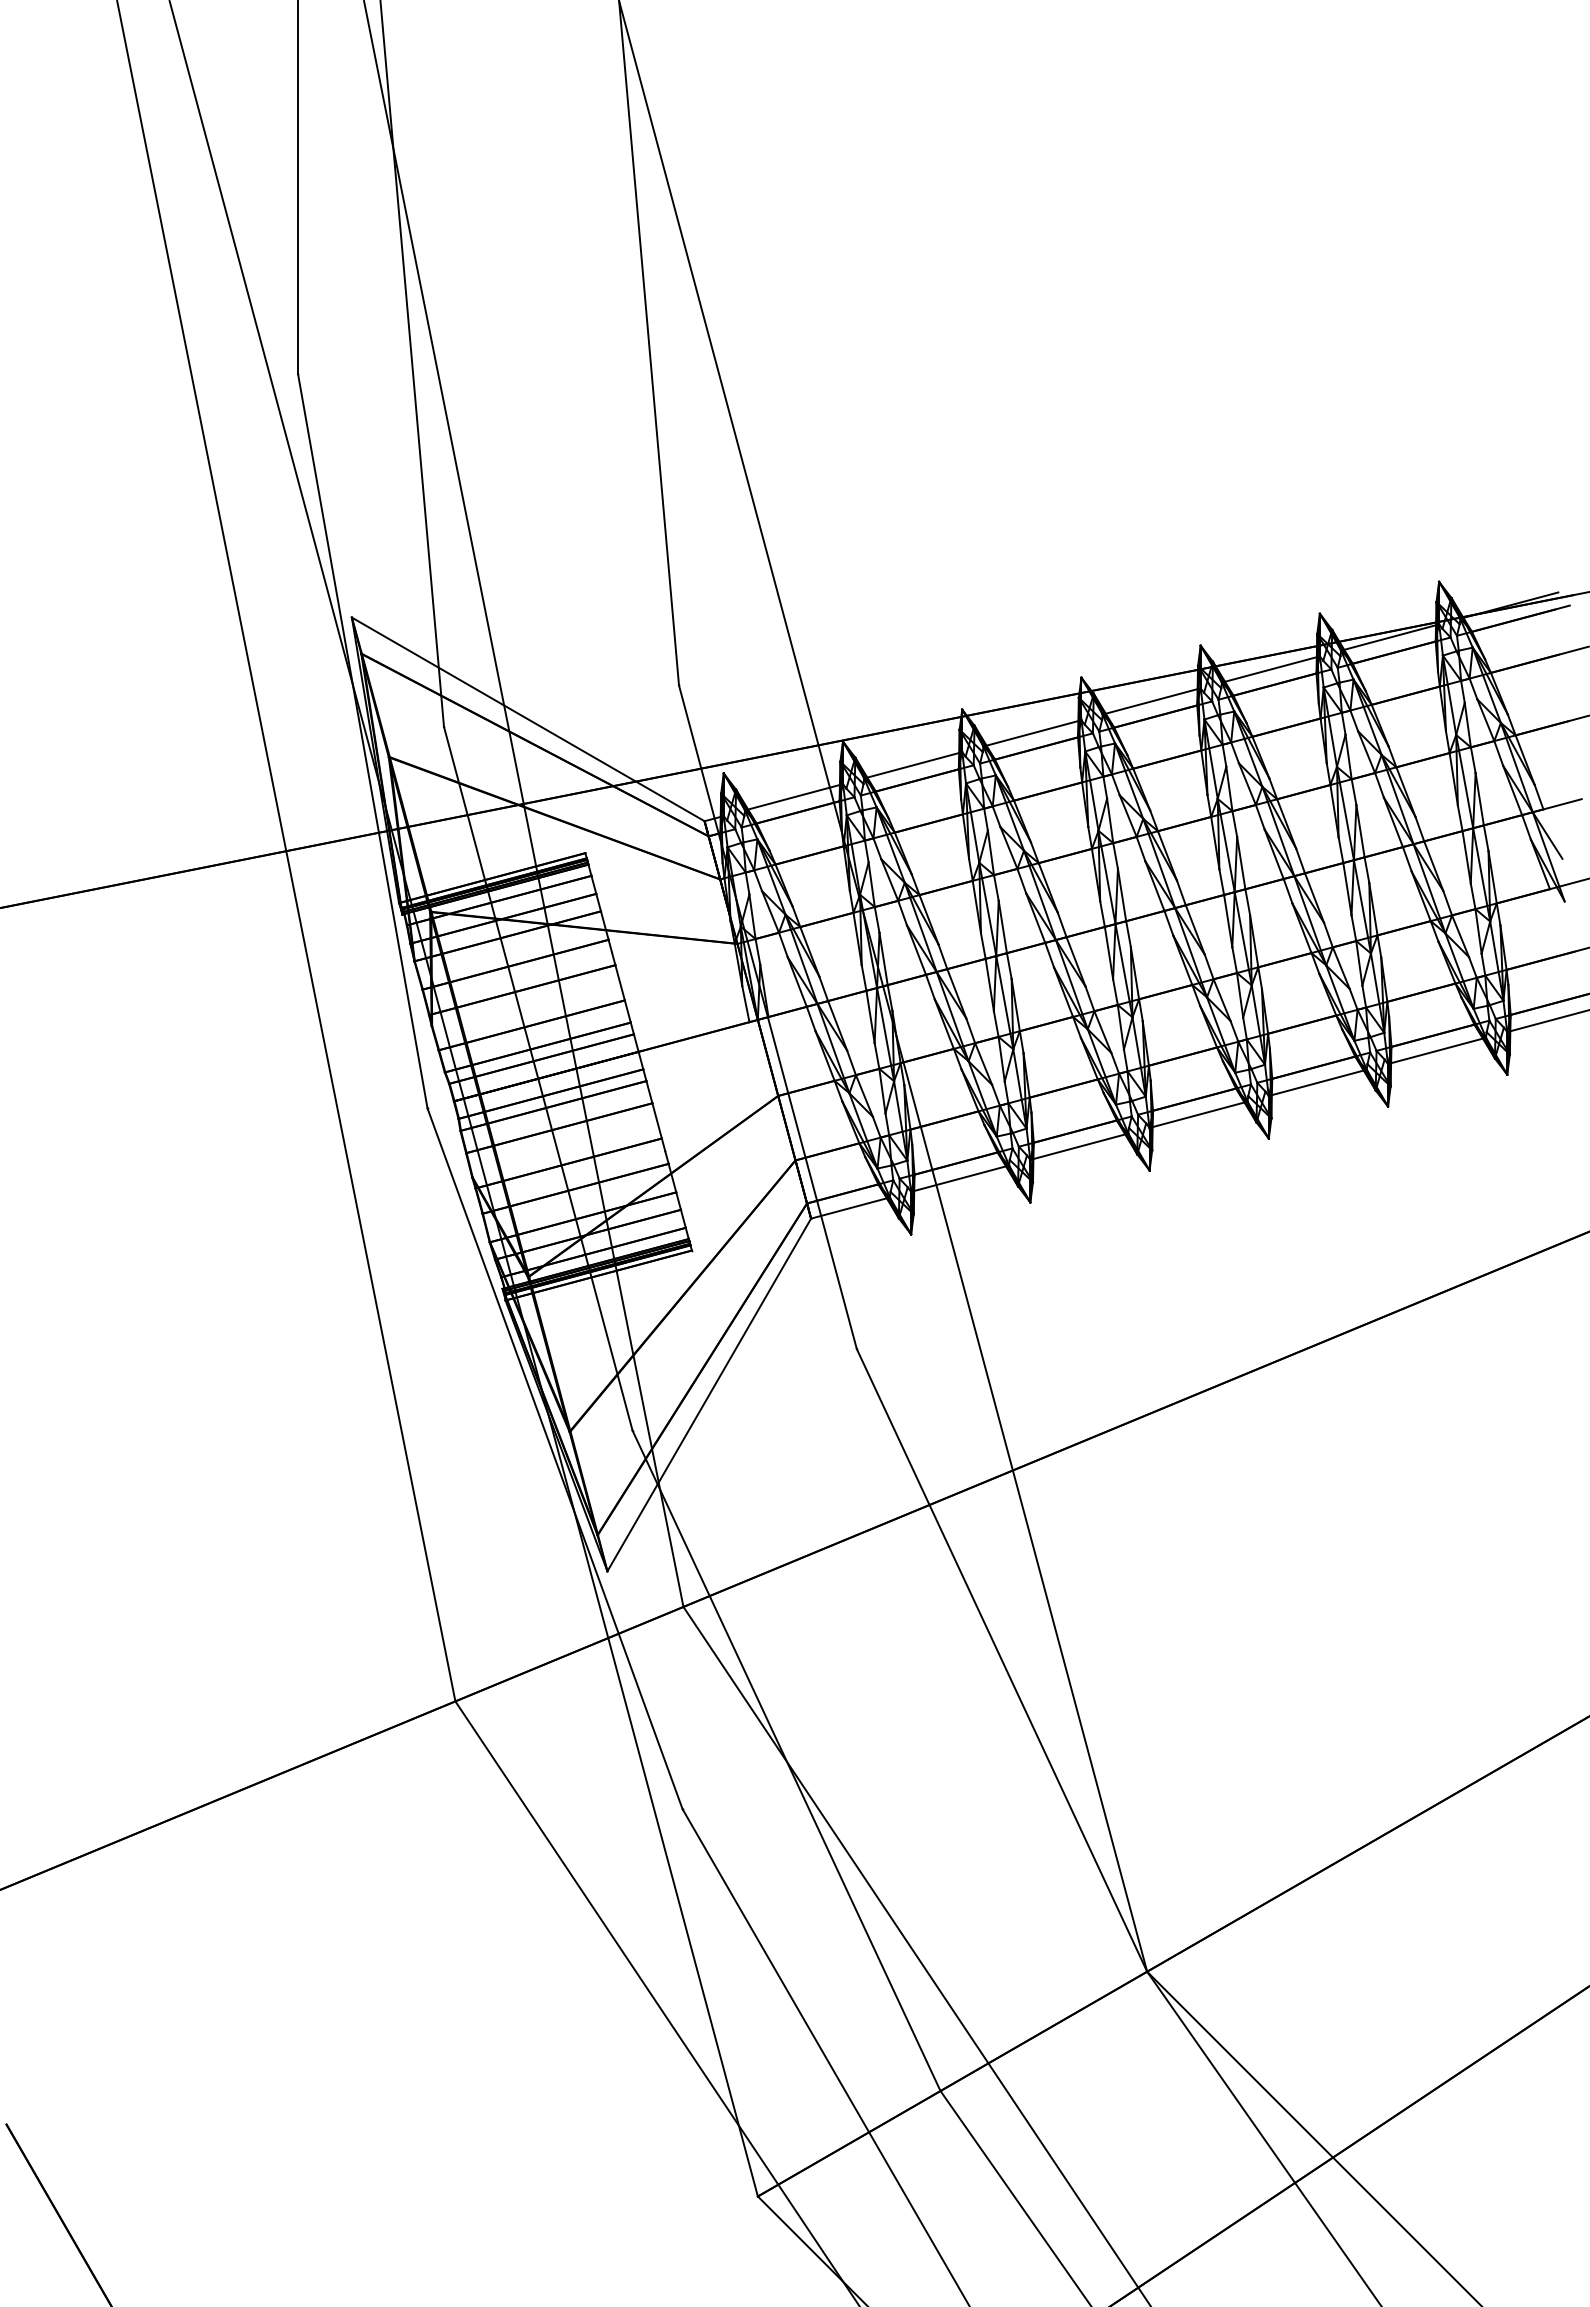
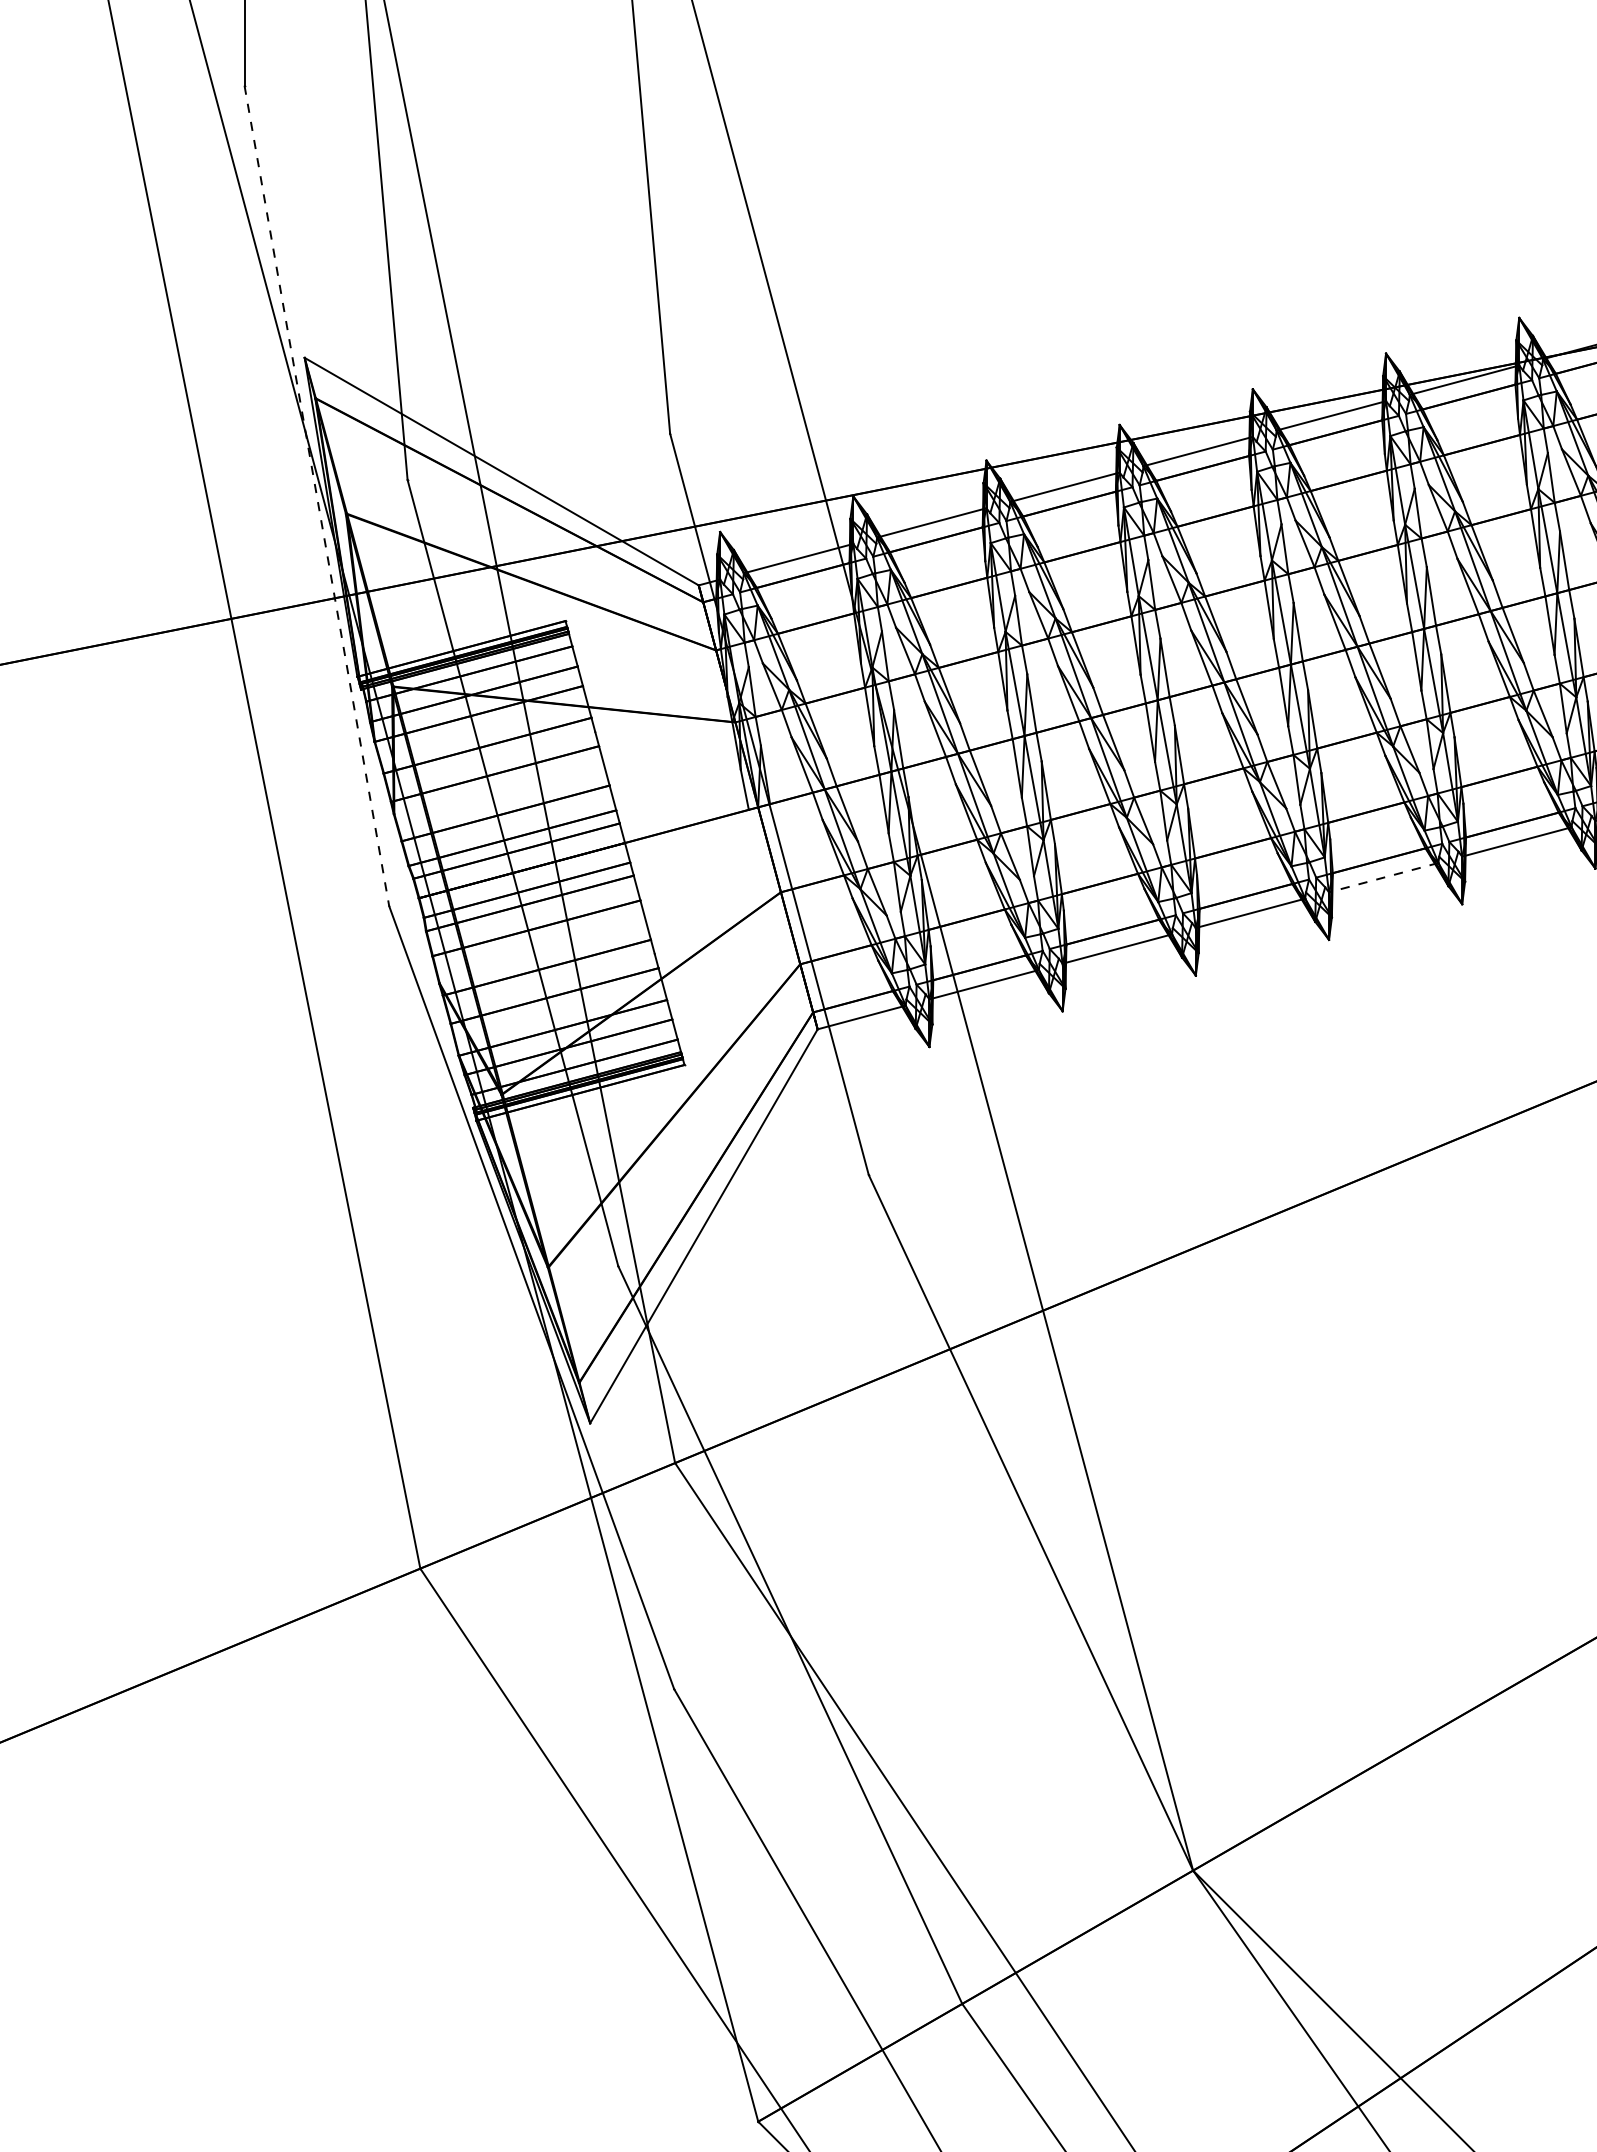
line: (362, 741) -> (316, 496), solid -> dashed
line: (1317, 1082) -> (1383, 877), solid -> dashed

